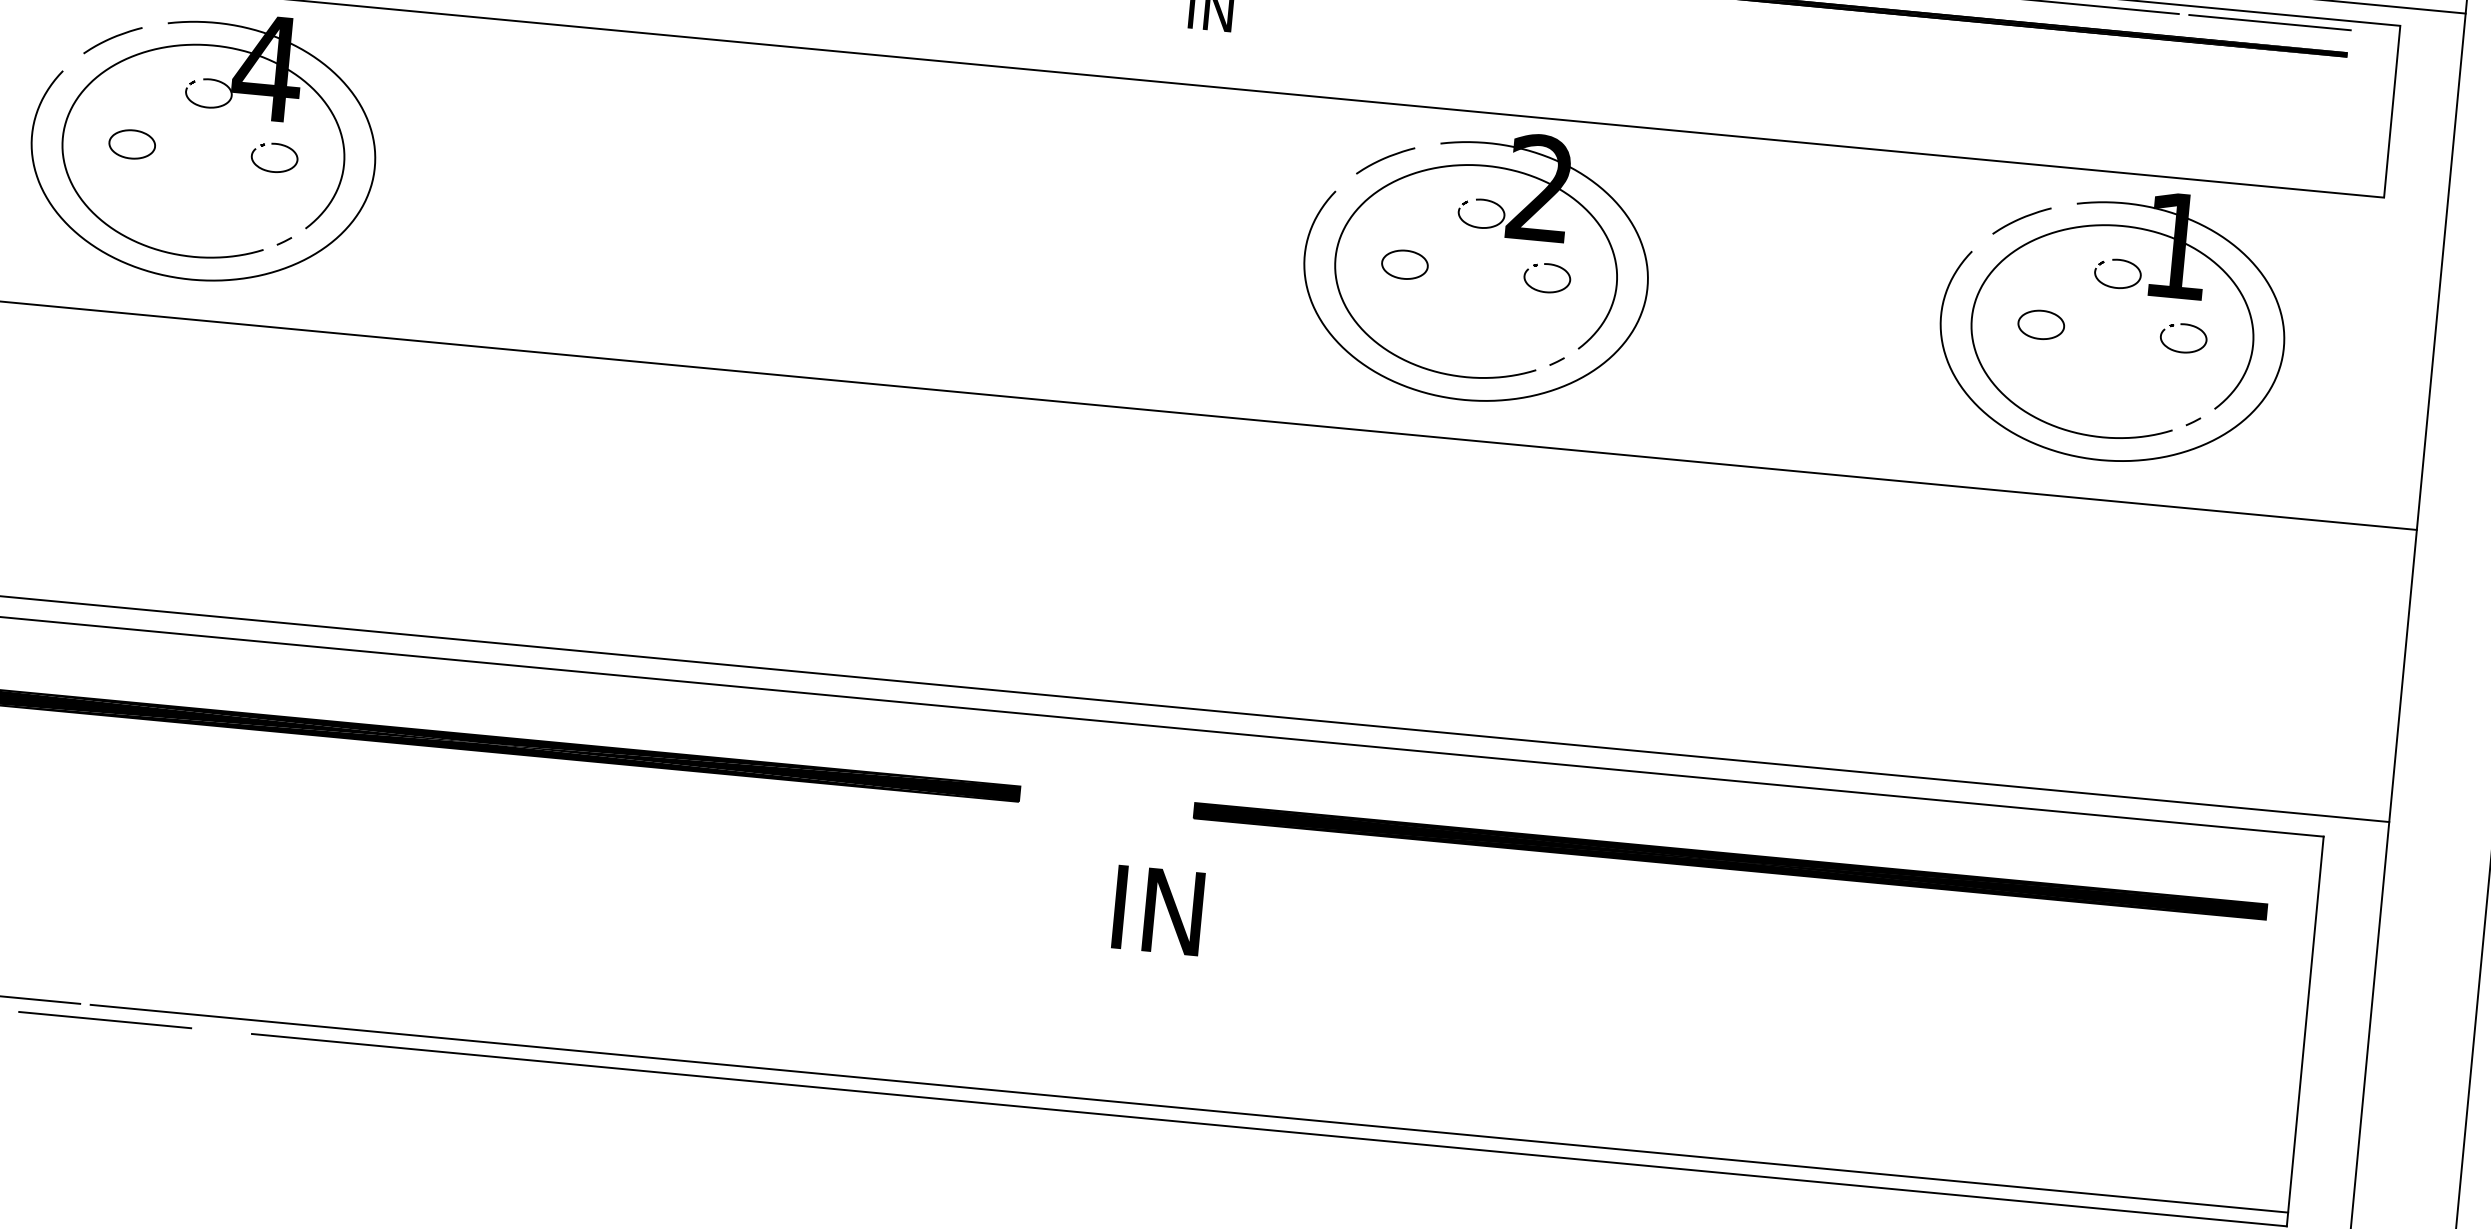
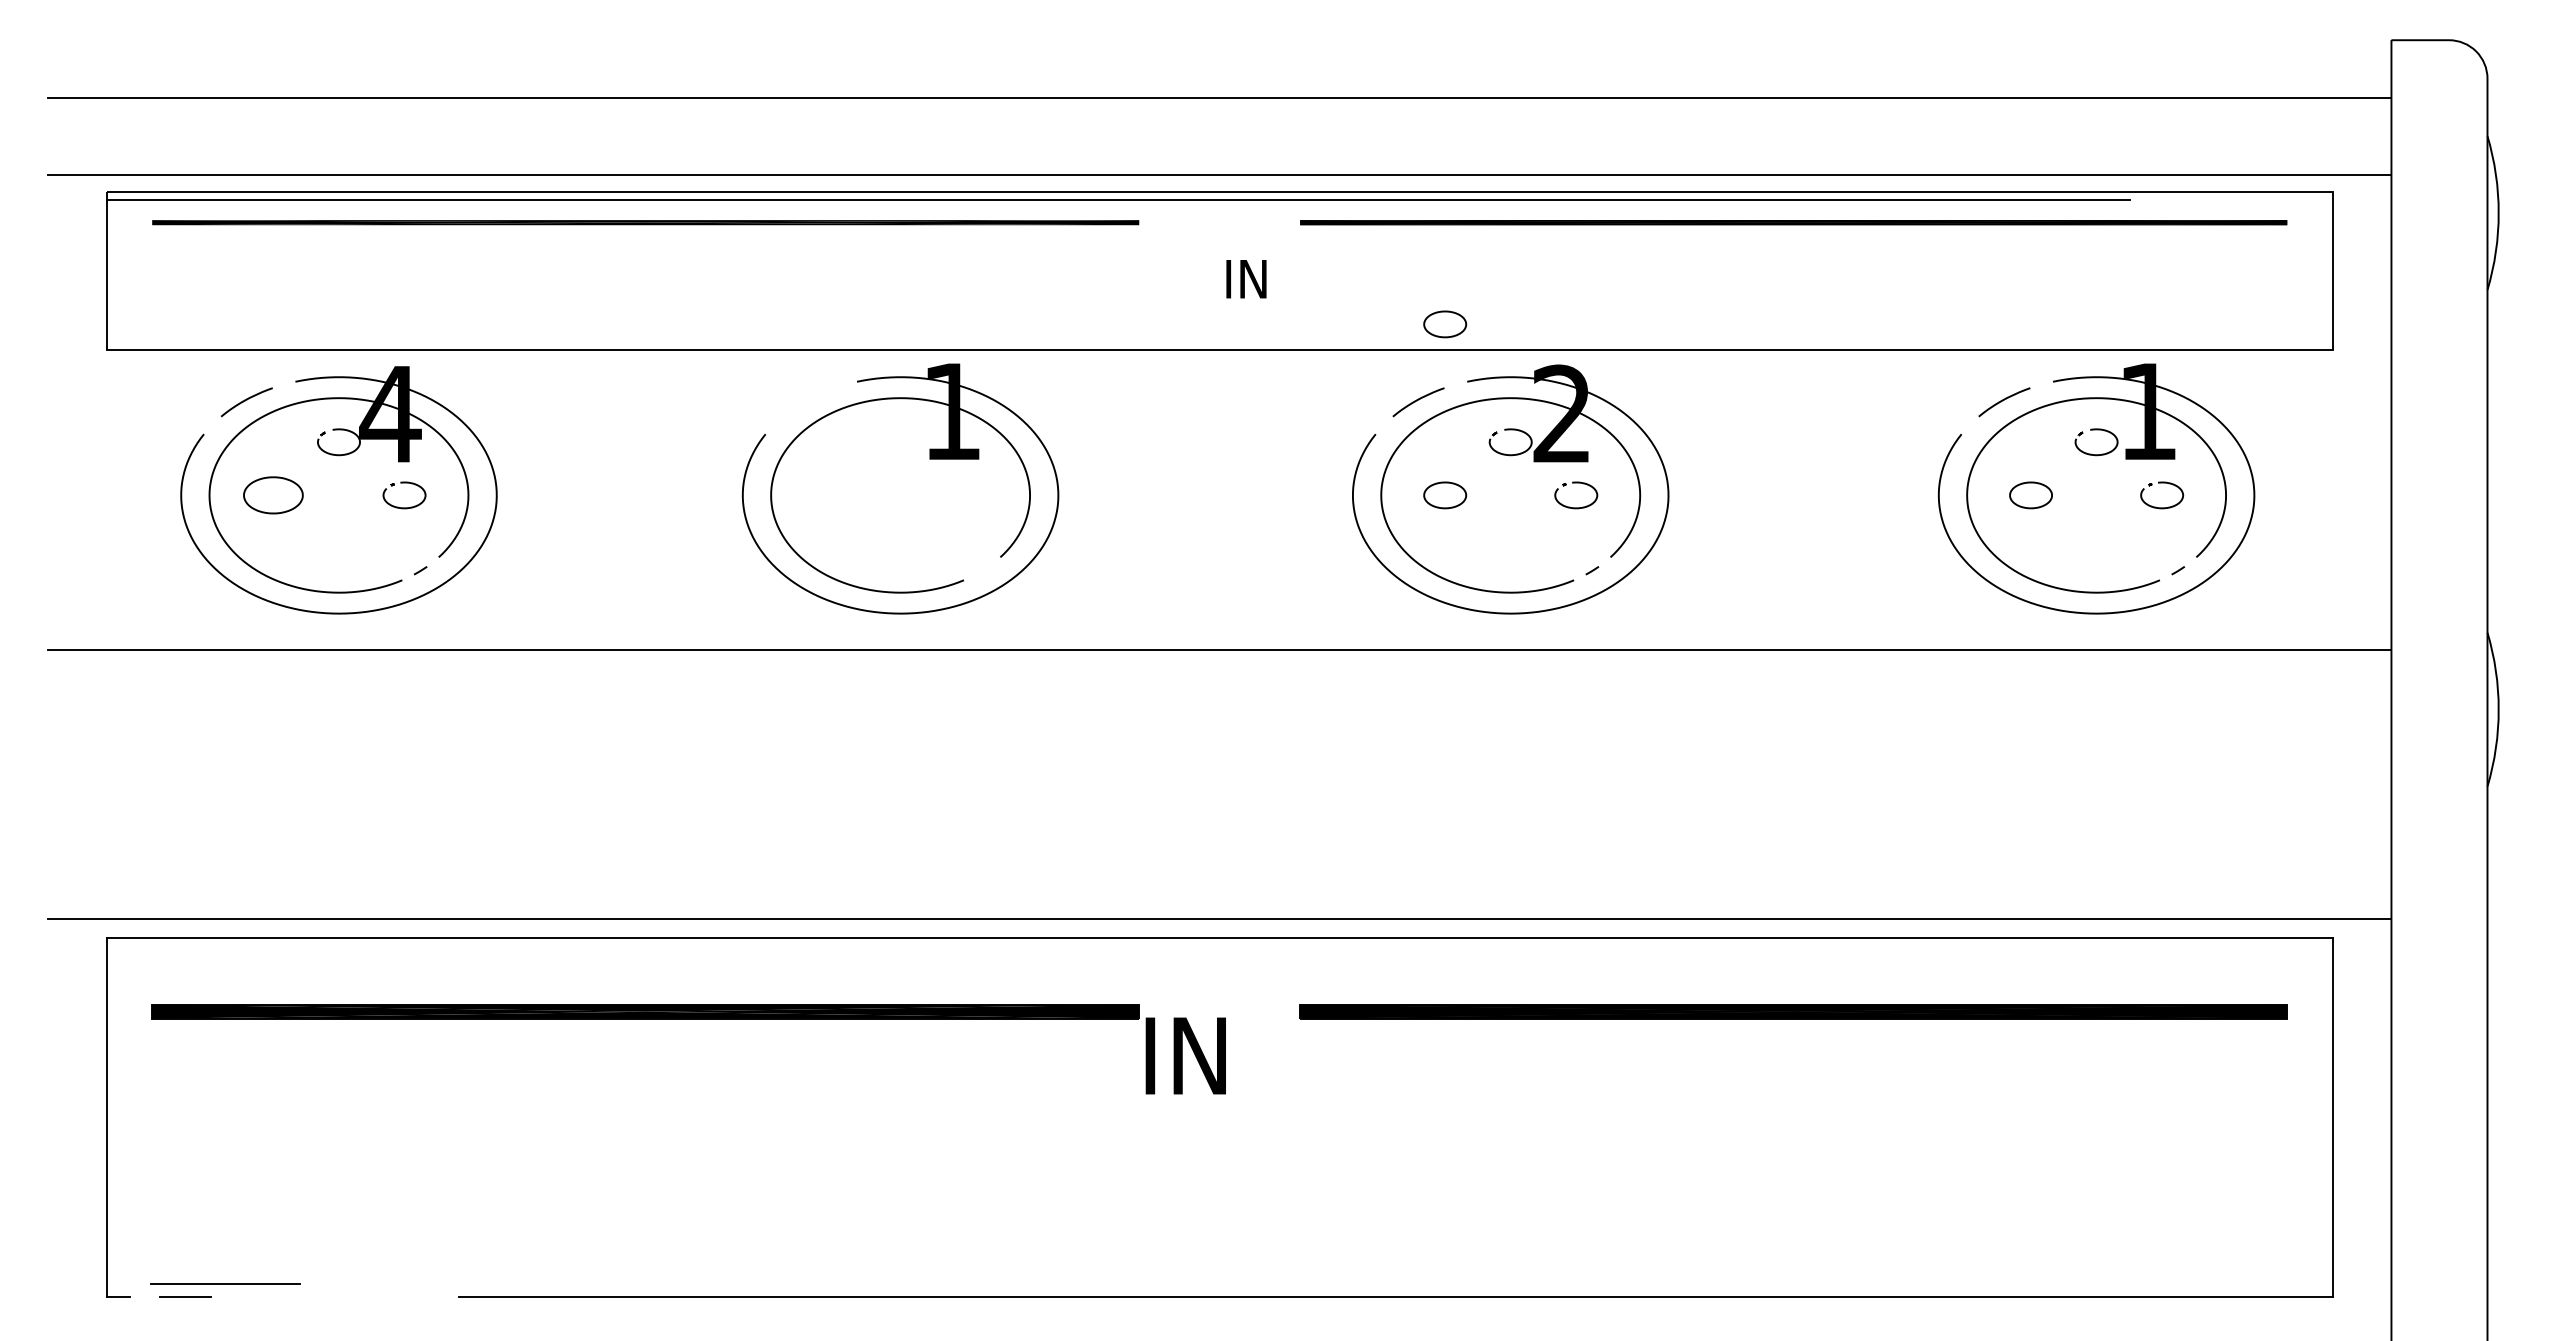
line: (2269, 22) -> (2213, 199), removed
part: (1422, 79) -> (1445, 324), added
part: (132, 144) -> (273, 495), size x1.4
part: (848, 172) -> (929, 459), added
text: (1158, 910) -> (1185, 1055), moved
line: (105, 1019) -> (324, 1296), removed
line: (1188, 1109) -> (1320, 1284), removed

